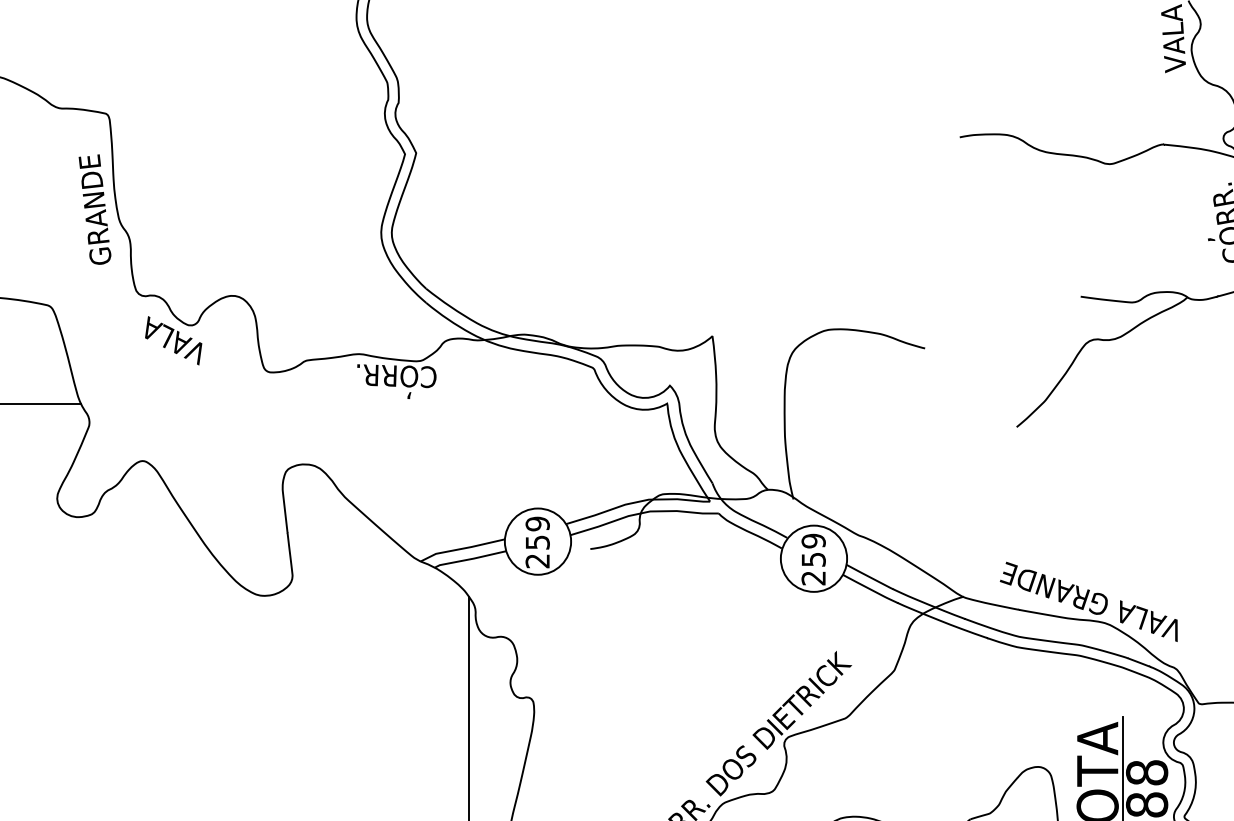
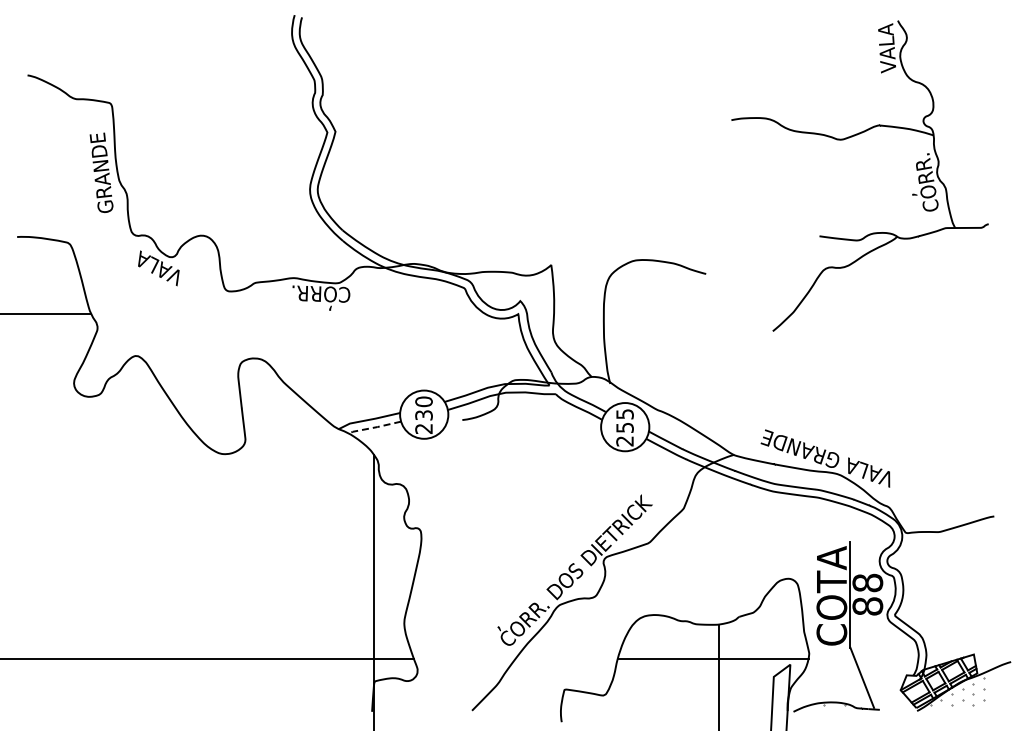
text: (537, 531) -> (423, 407), 259 -> 230
text: (812, 541) -> (624, 414), 259 -> 255
line: (469, 559) -> (374, 427), solid -> dashed

